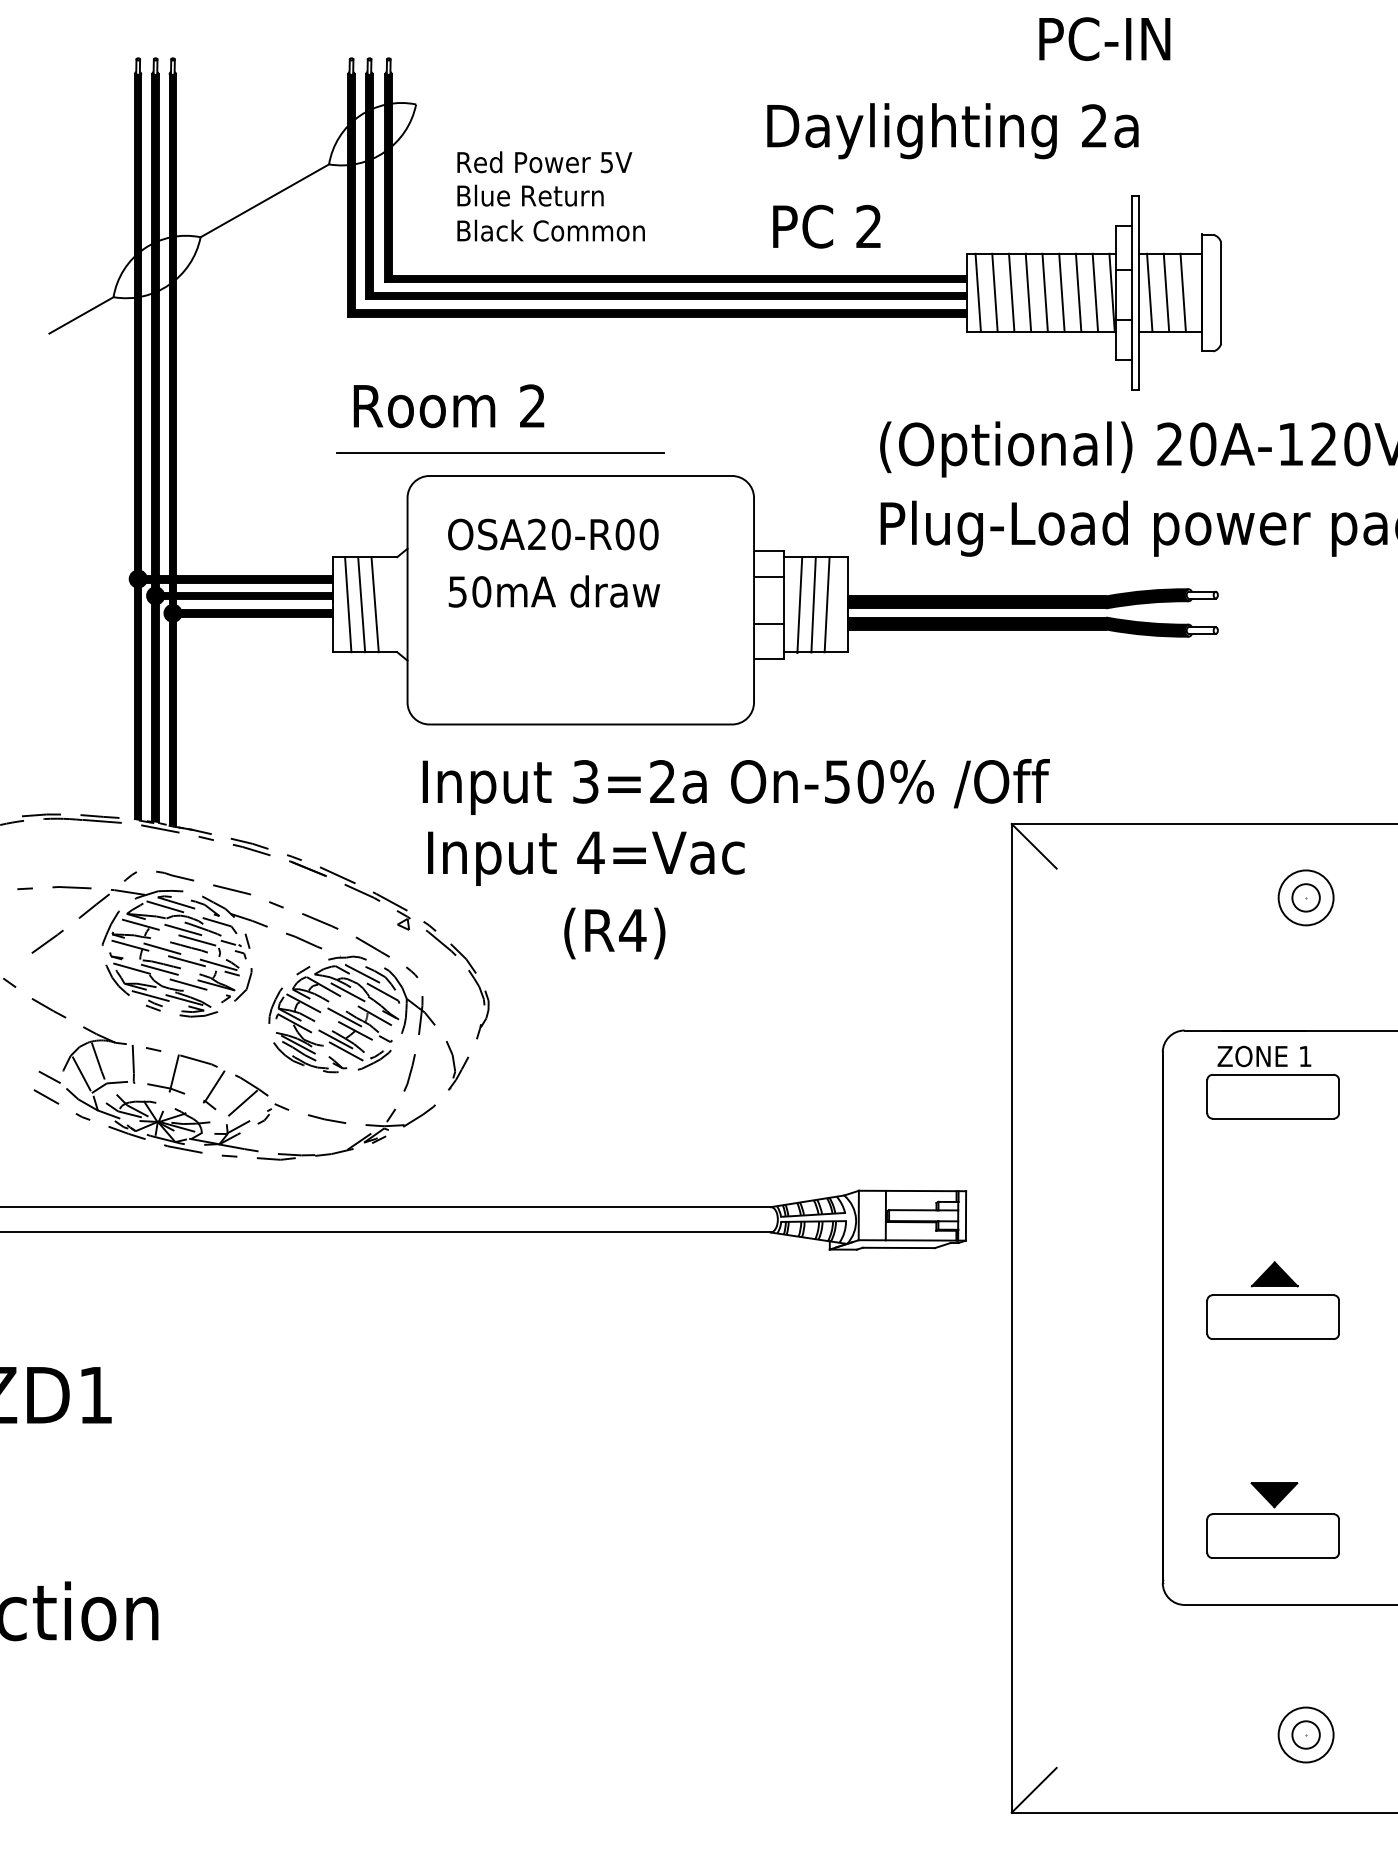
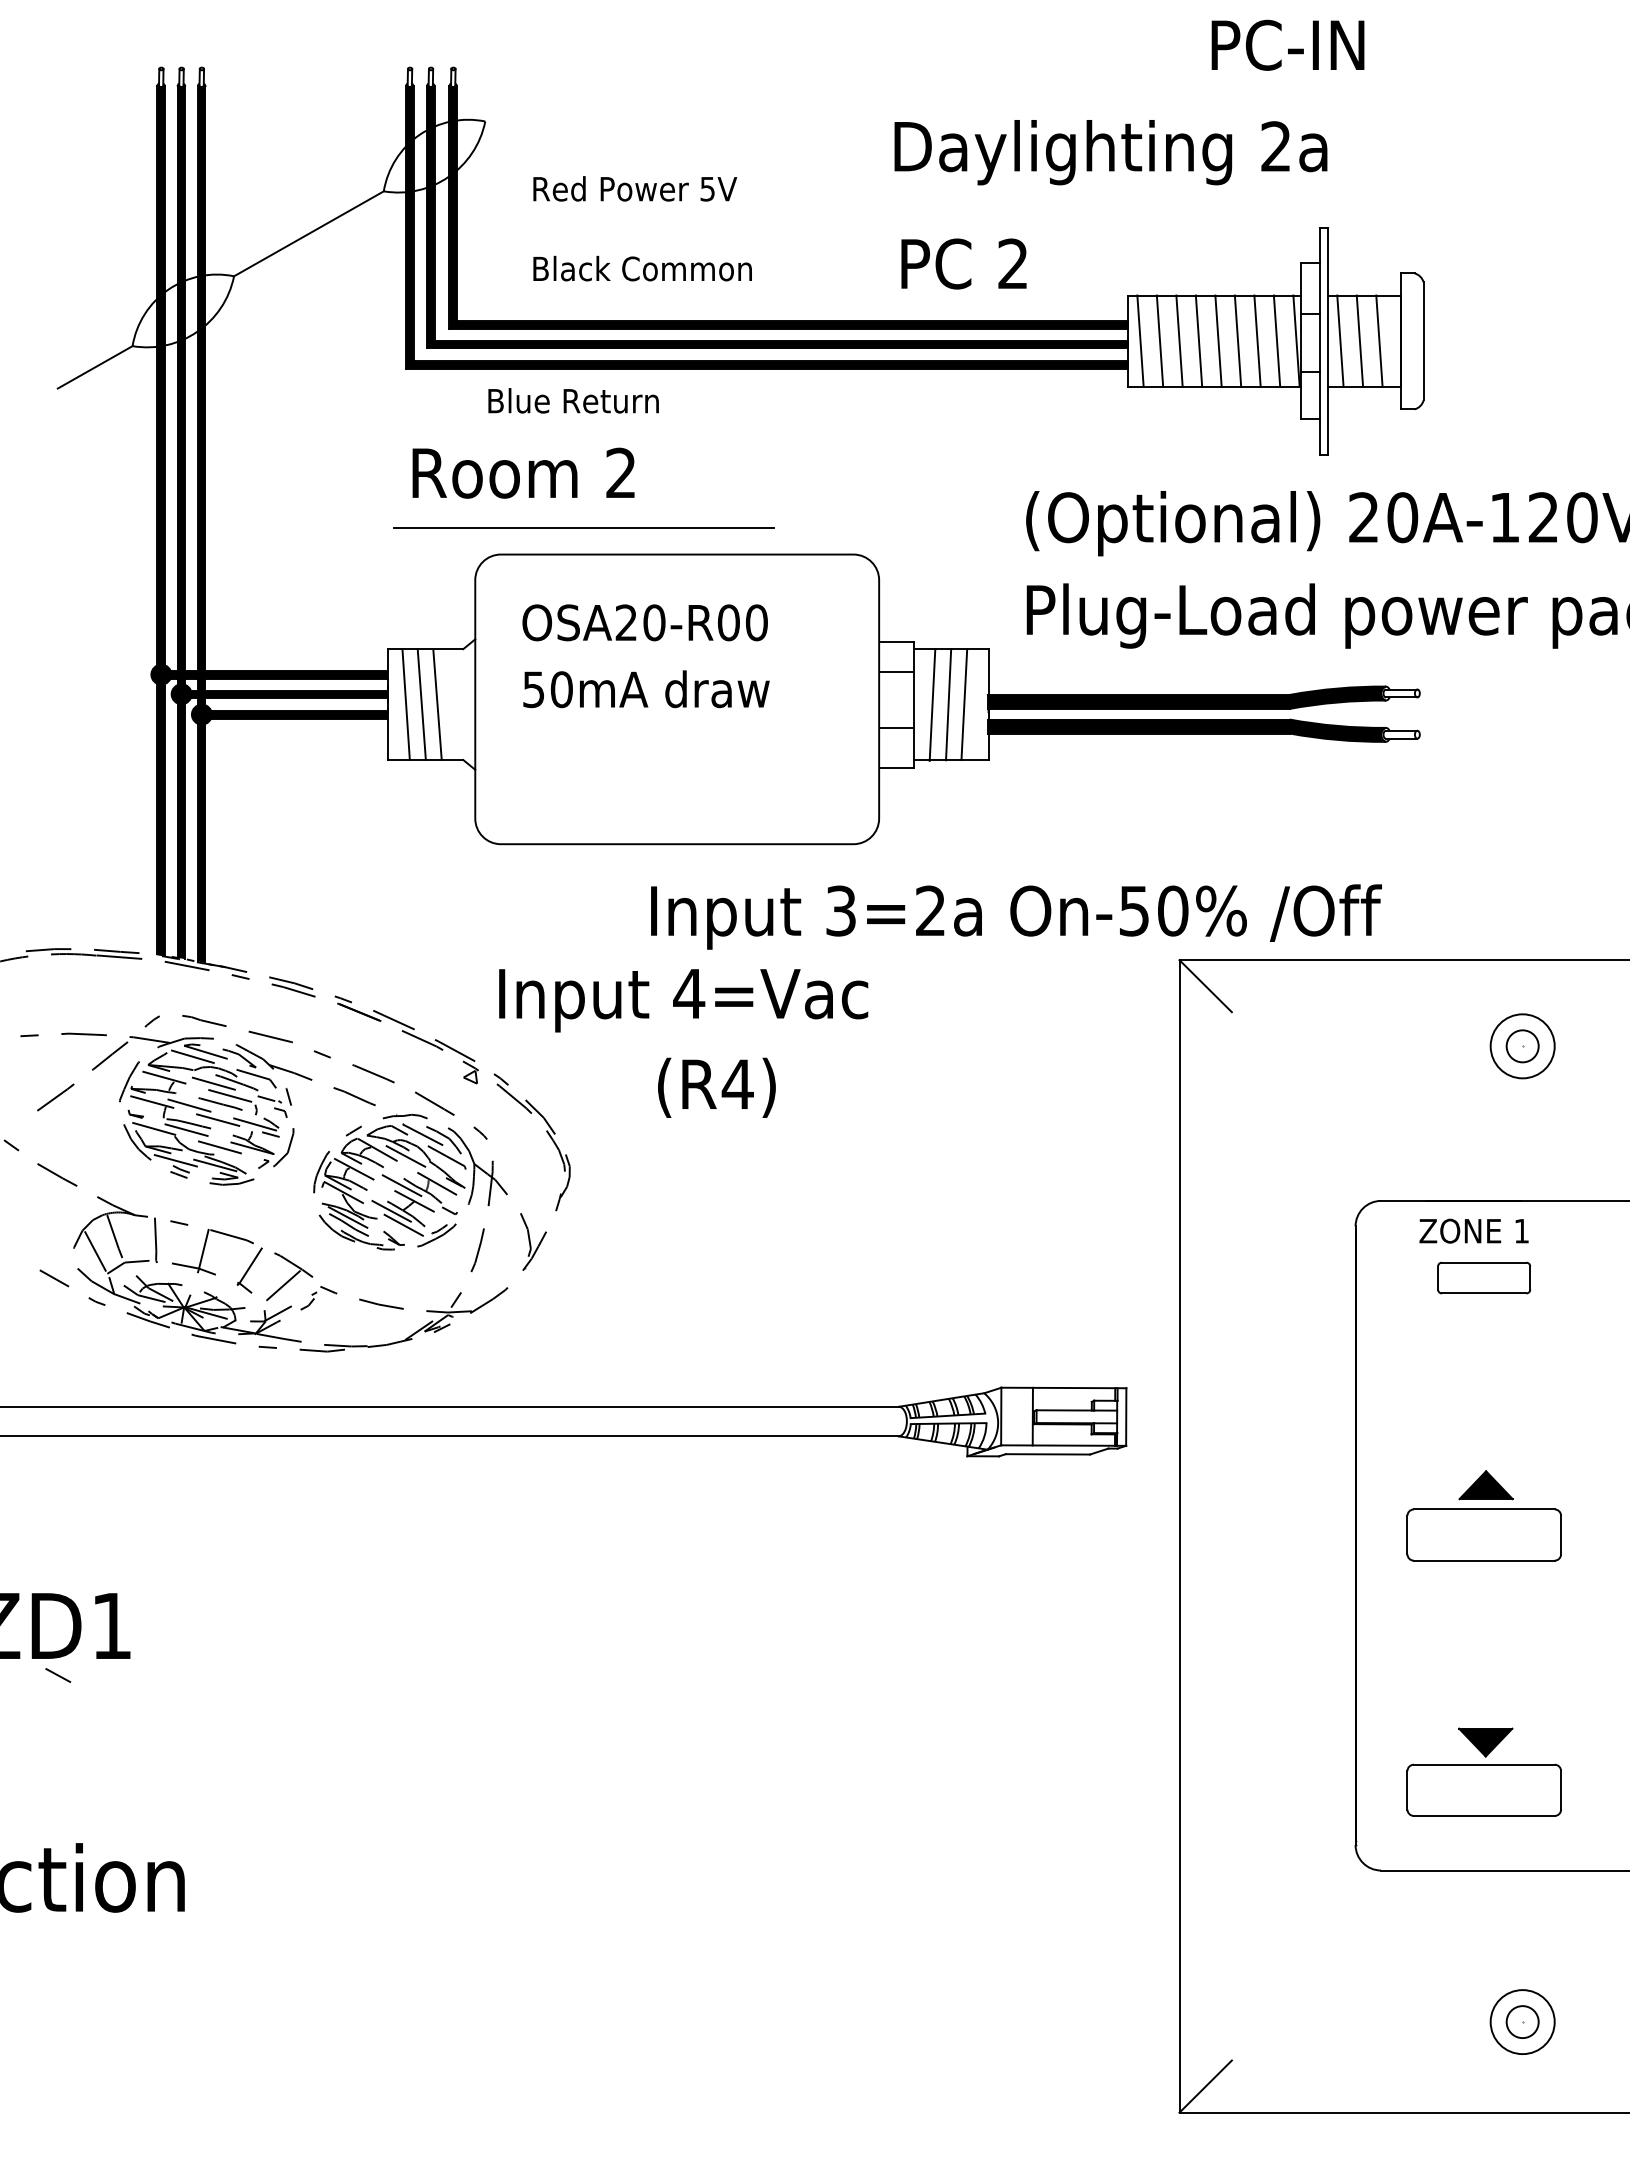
text: (530, 195) -> (573, 400), moved
text: (736, 786) -> (1016, 916), moved
line: (49, 1077) -> (58, 1675), moved
part: (1272, 1096) -> (1483, 1277), size x0.6

